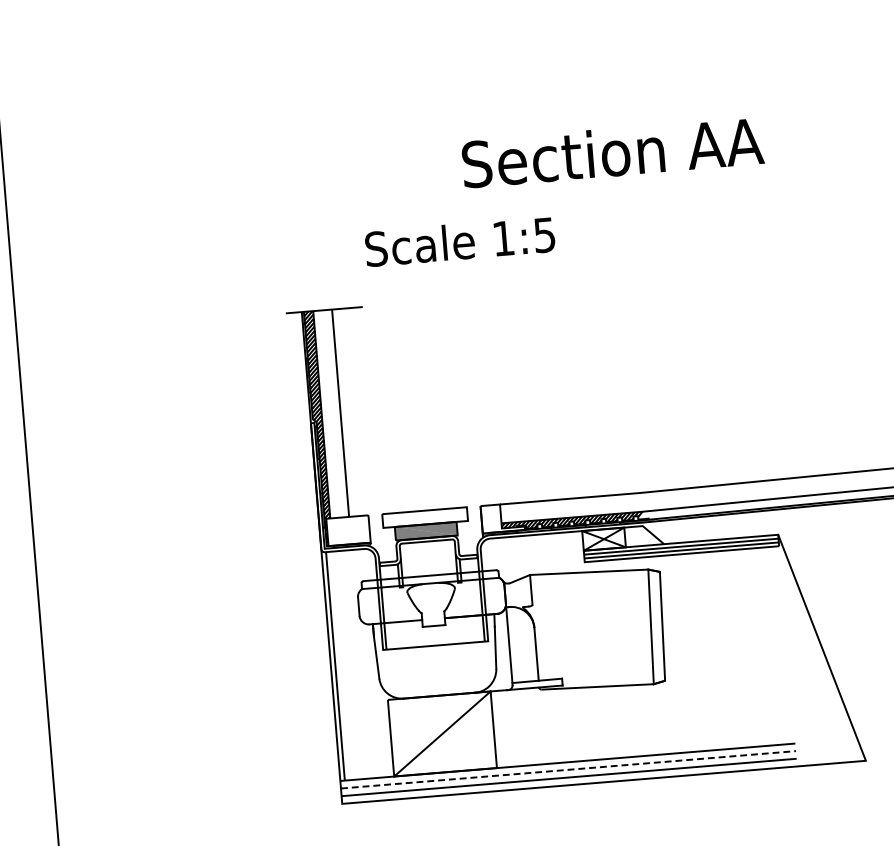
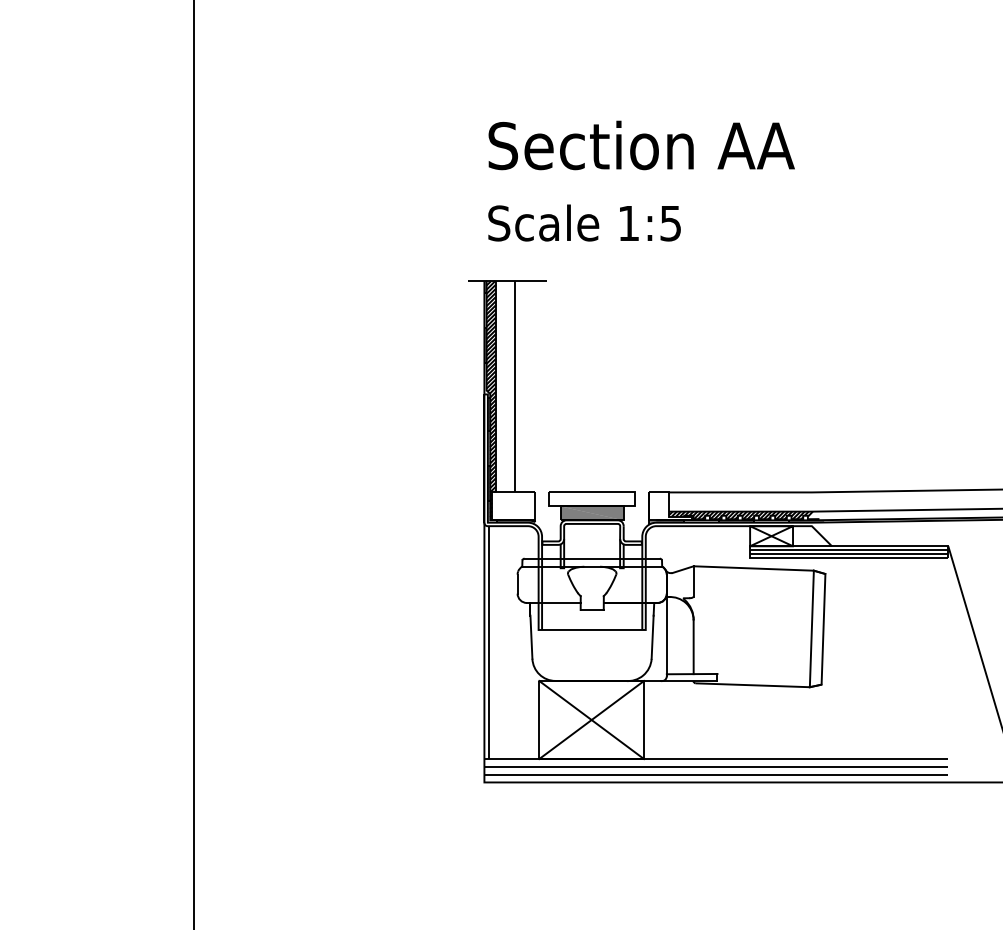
text: (612, 152) -> (641, 145), moved
text: (460, 241) -> (584, 222), moved
line: (442, 733) -> (591, 719), added
line: (568, 769) -> (716, 766), dashed -> solid

